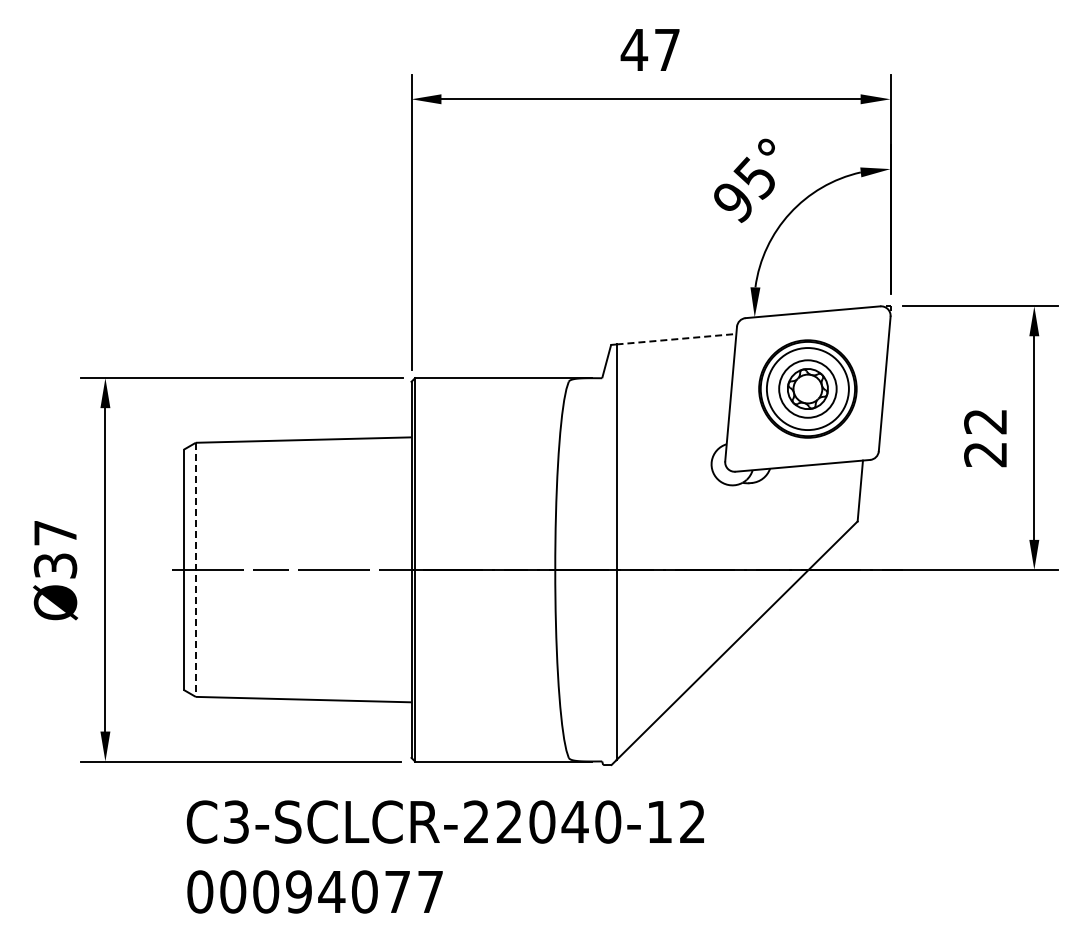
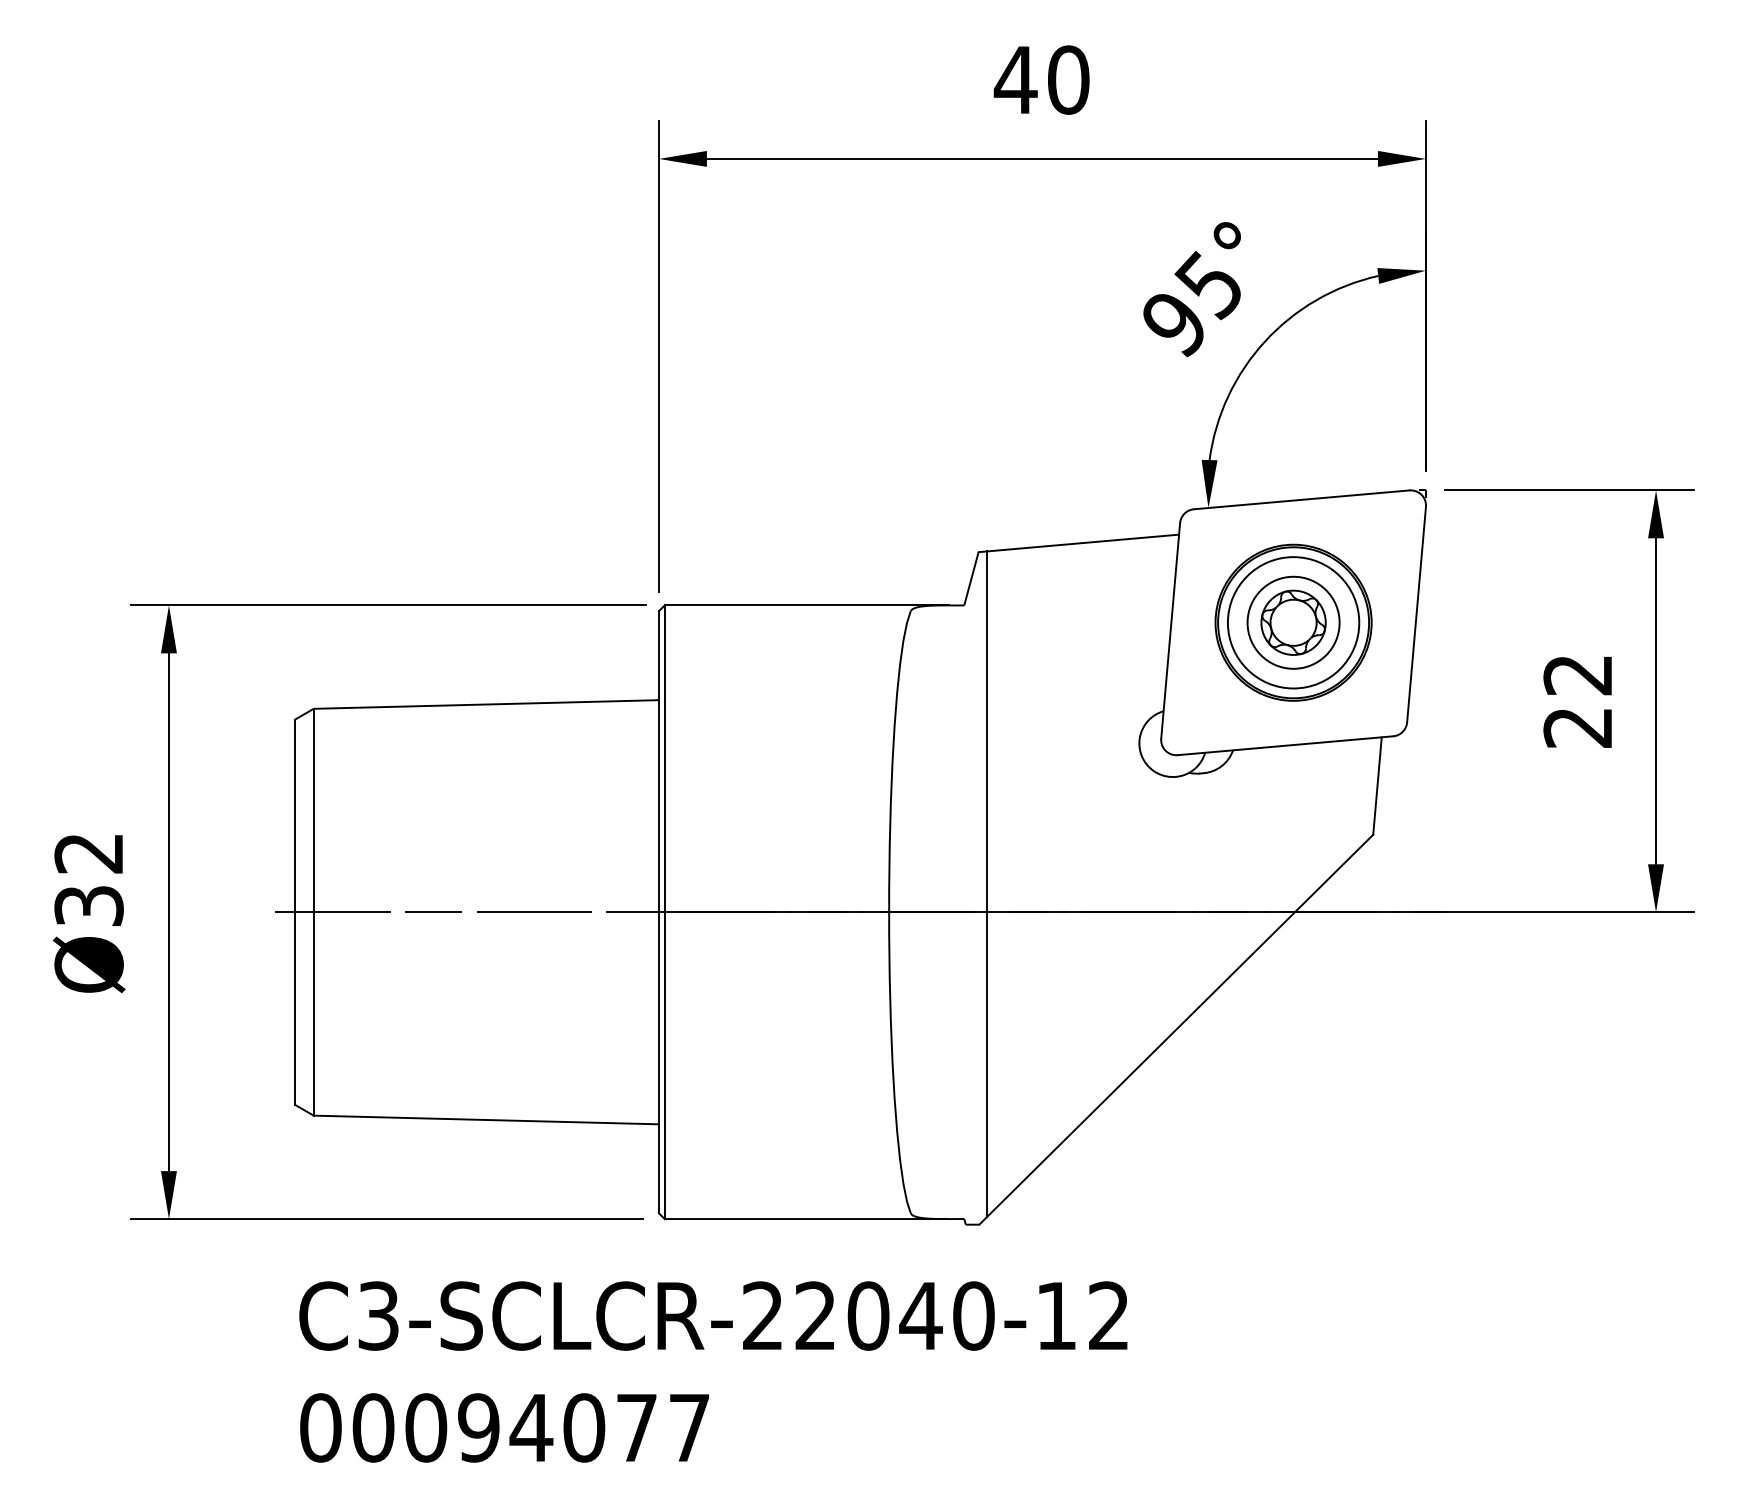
text: (667, 49) -> (1068, 79), 47 -> 40
line: (676, 339) -> (1083, 543), dashed -> solid
text: (54, 533) -> (87, 854), Ø37 -> Ø32
line: (195, 570) -> (313, 913), dashed -> solid

